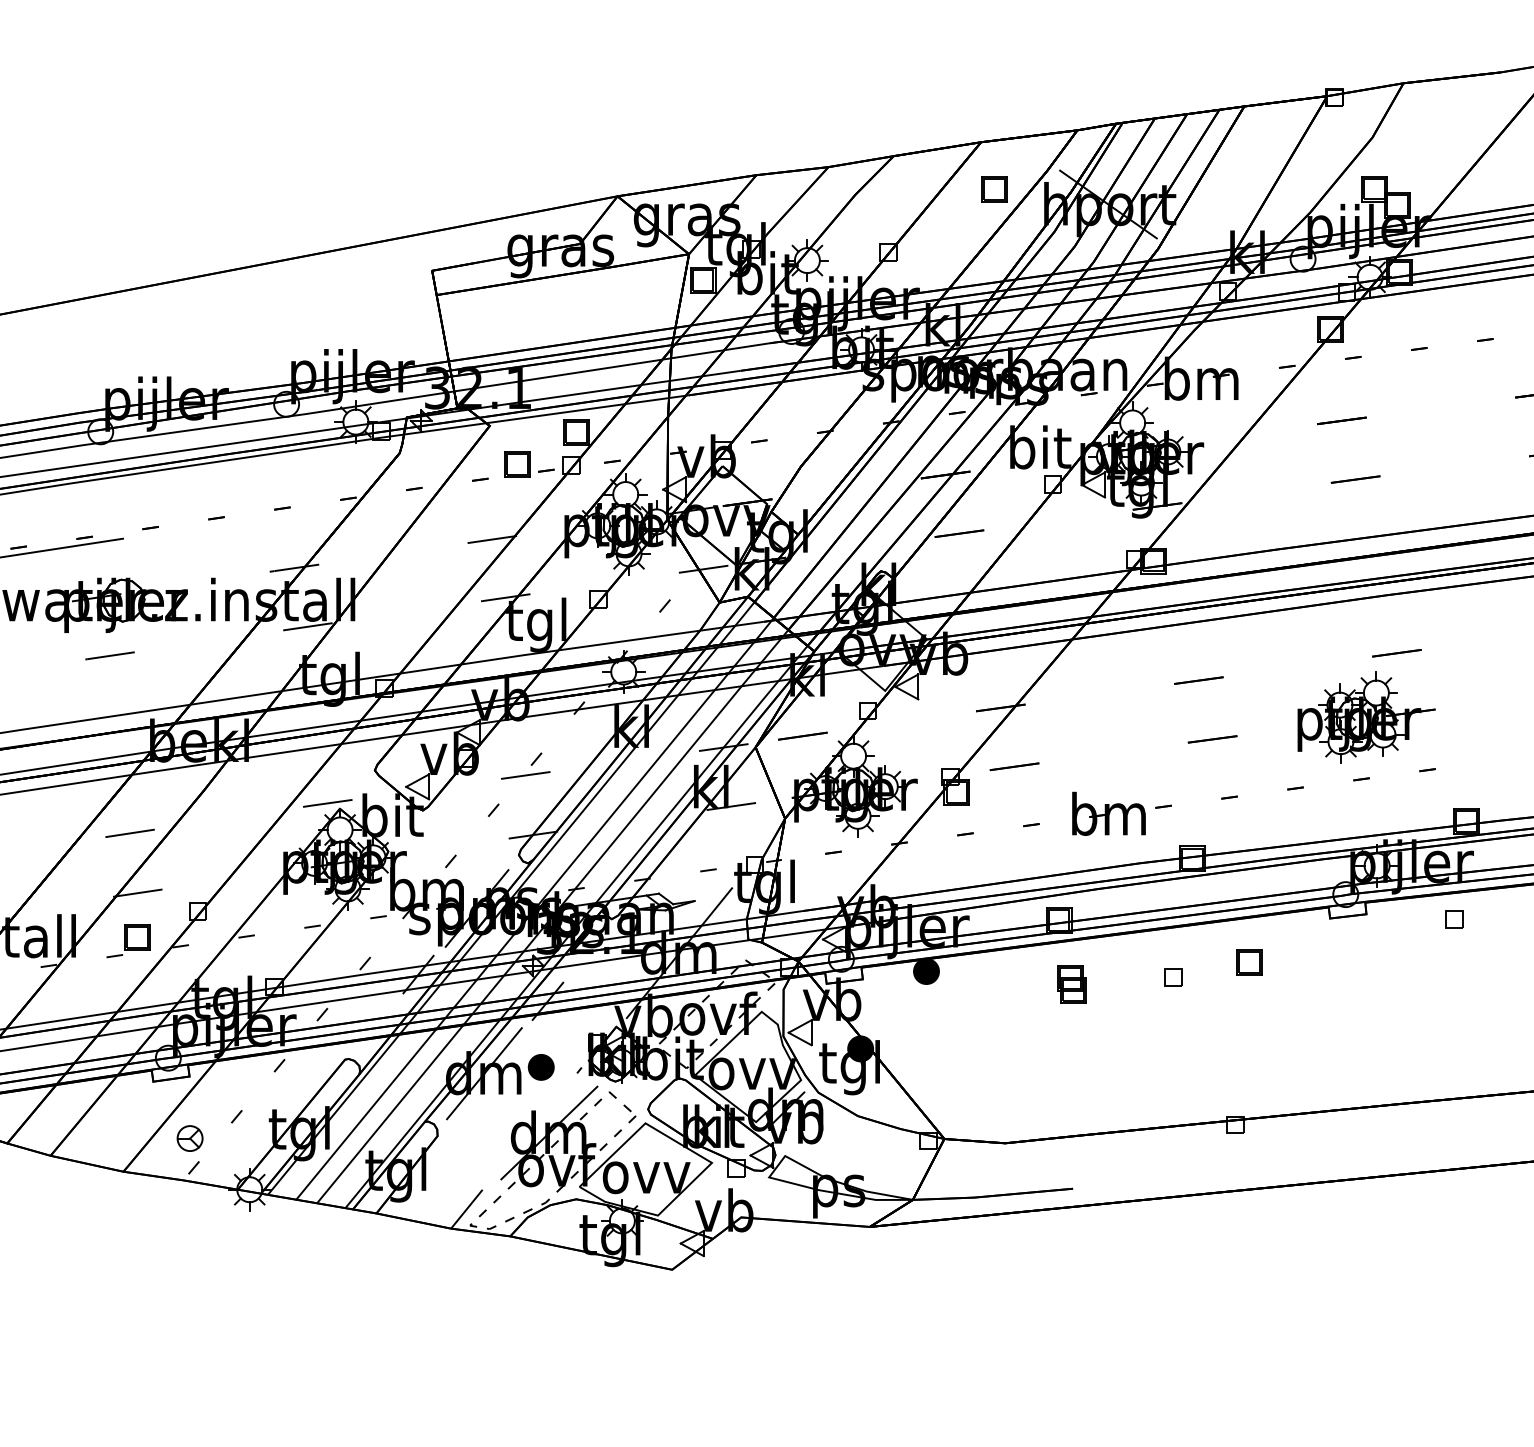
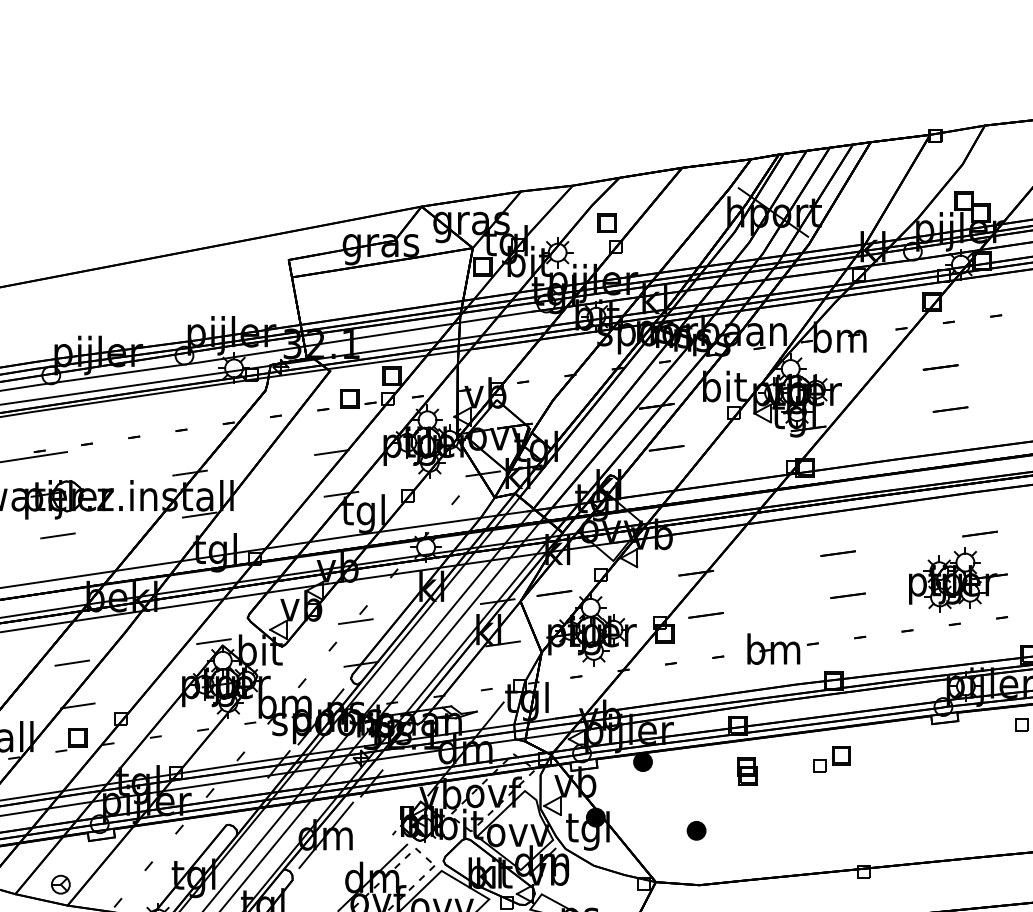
part: (994, 189) -> (607, 223), moved
part: (1249, 962) -> (841, 755), moved
part: (540, 1067) -> (696, 830), moved
part: (189, 1138) -> (60, 884), moved

